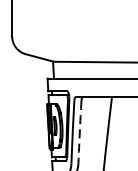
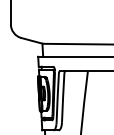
arc: (80, 132) -> (63, 98), dashed -> solid

